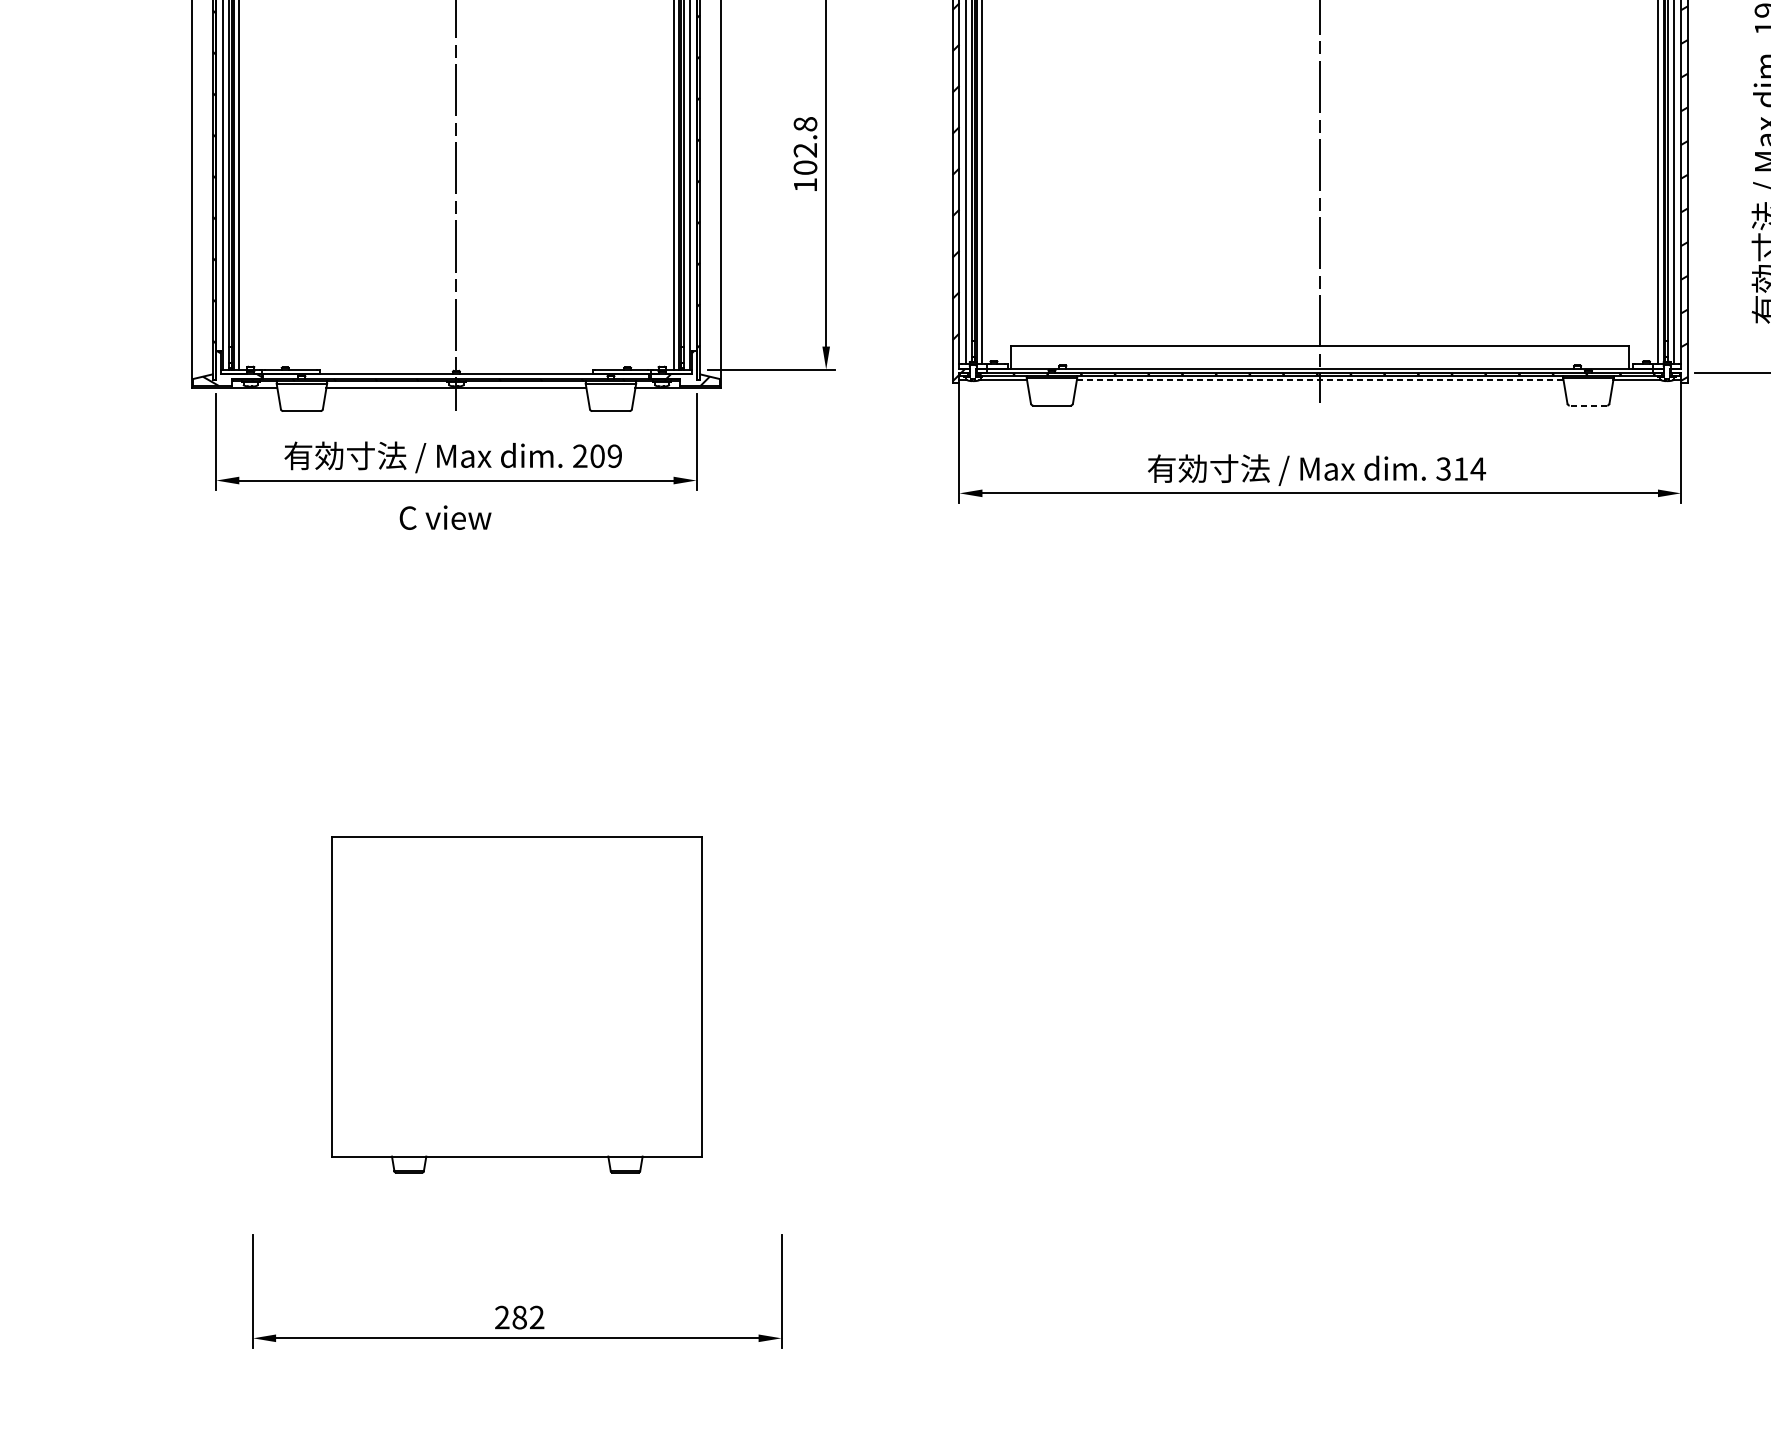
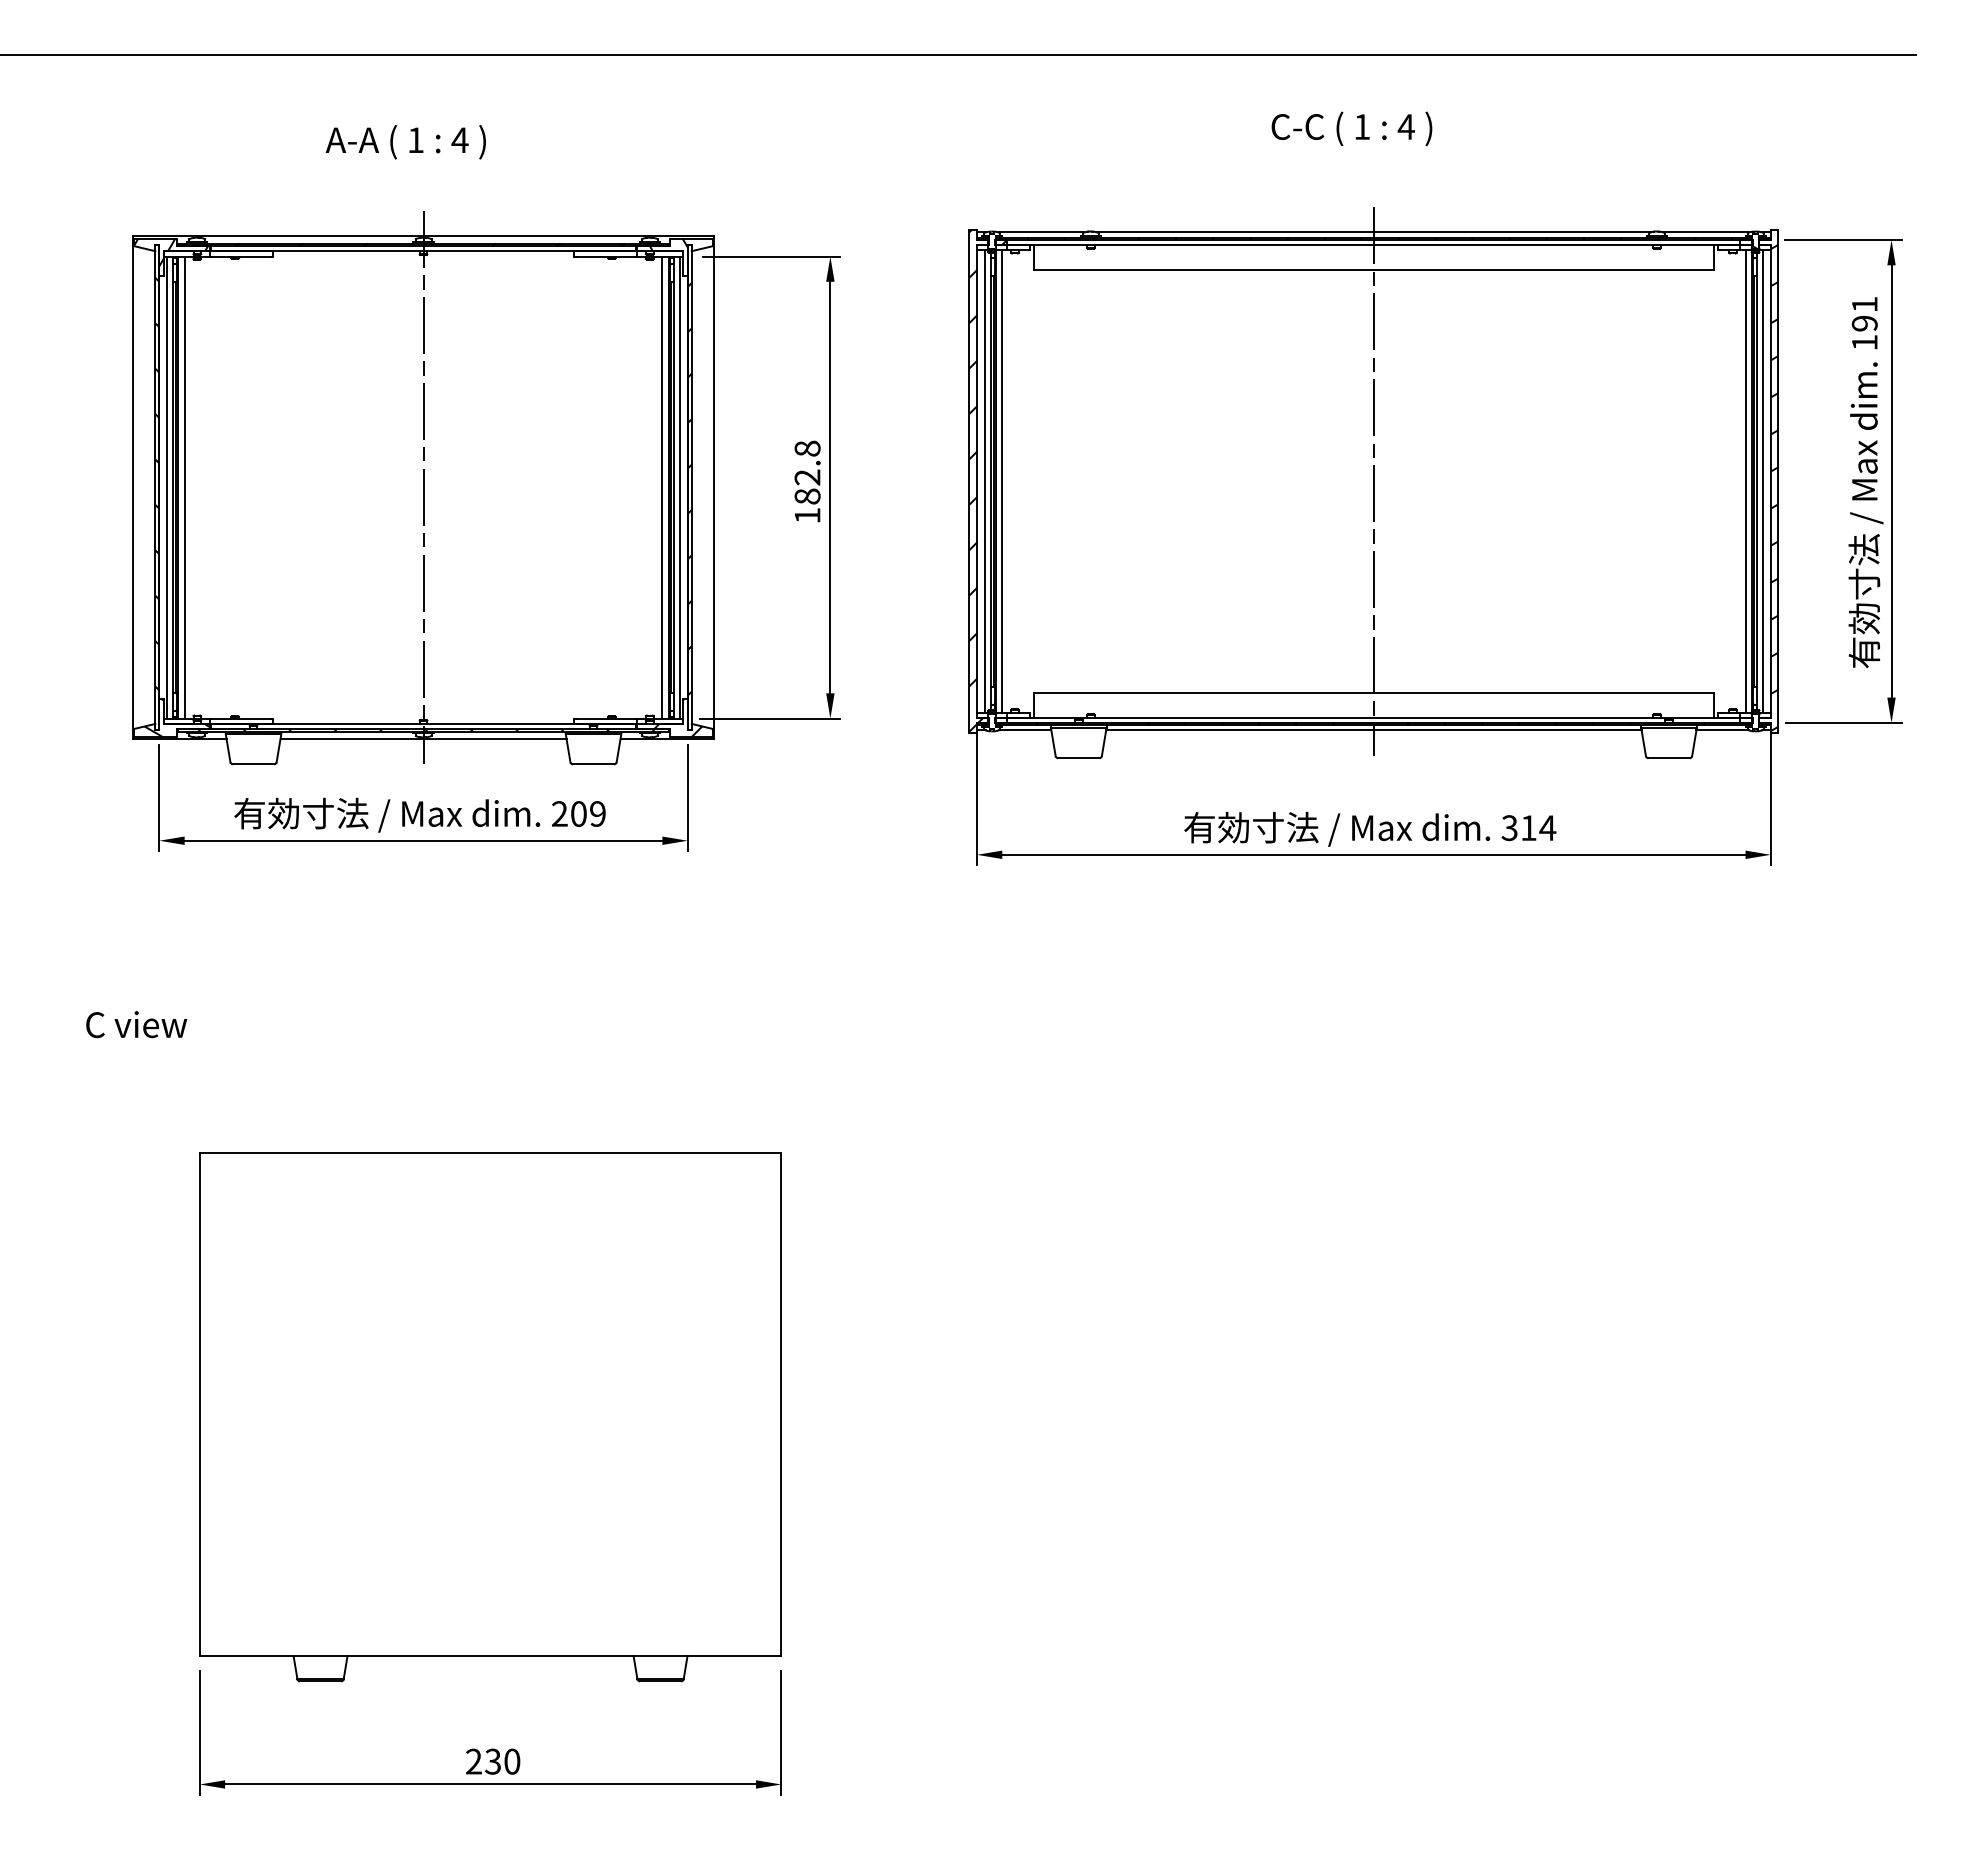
text: (805, 167) -> (807, 496), 102.8 -> 182.8
line: (1319, 380) -> (1373, 730), dashed -> solid
line: (1588, 405) -> (1669, 758), dashed -> solid
text: (445, 517) -> (136, 1024), moved
part: (517, 1004) -> (490, 1417), size x1.43
text: (528, 1317) -> (502, 1761), 282 -> 230

